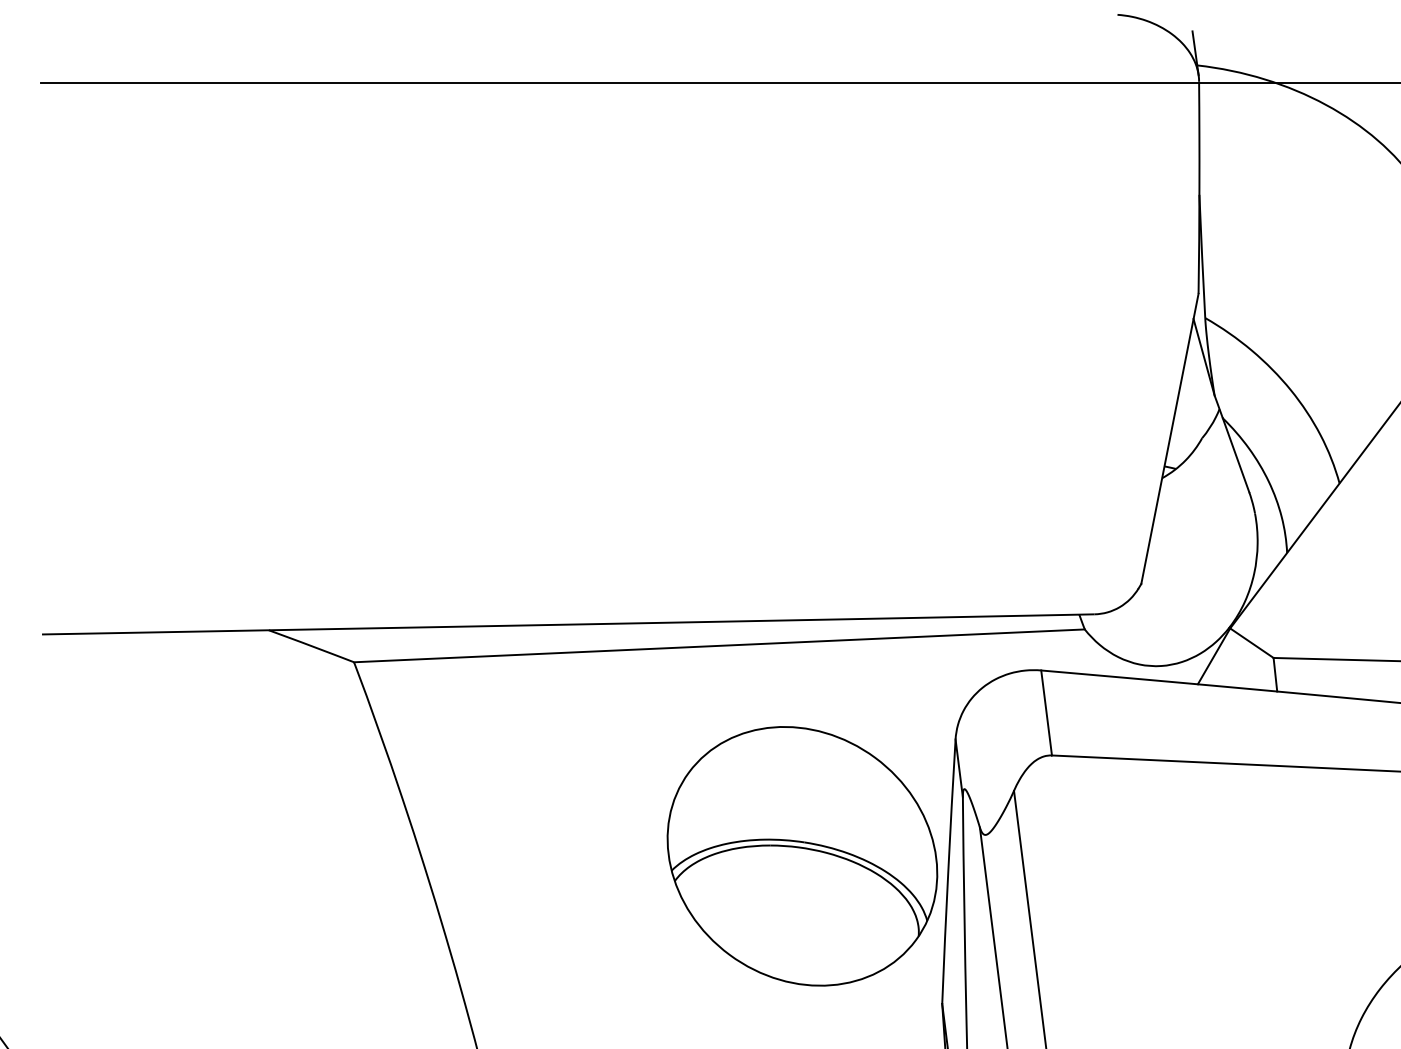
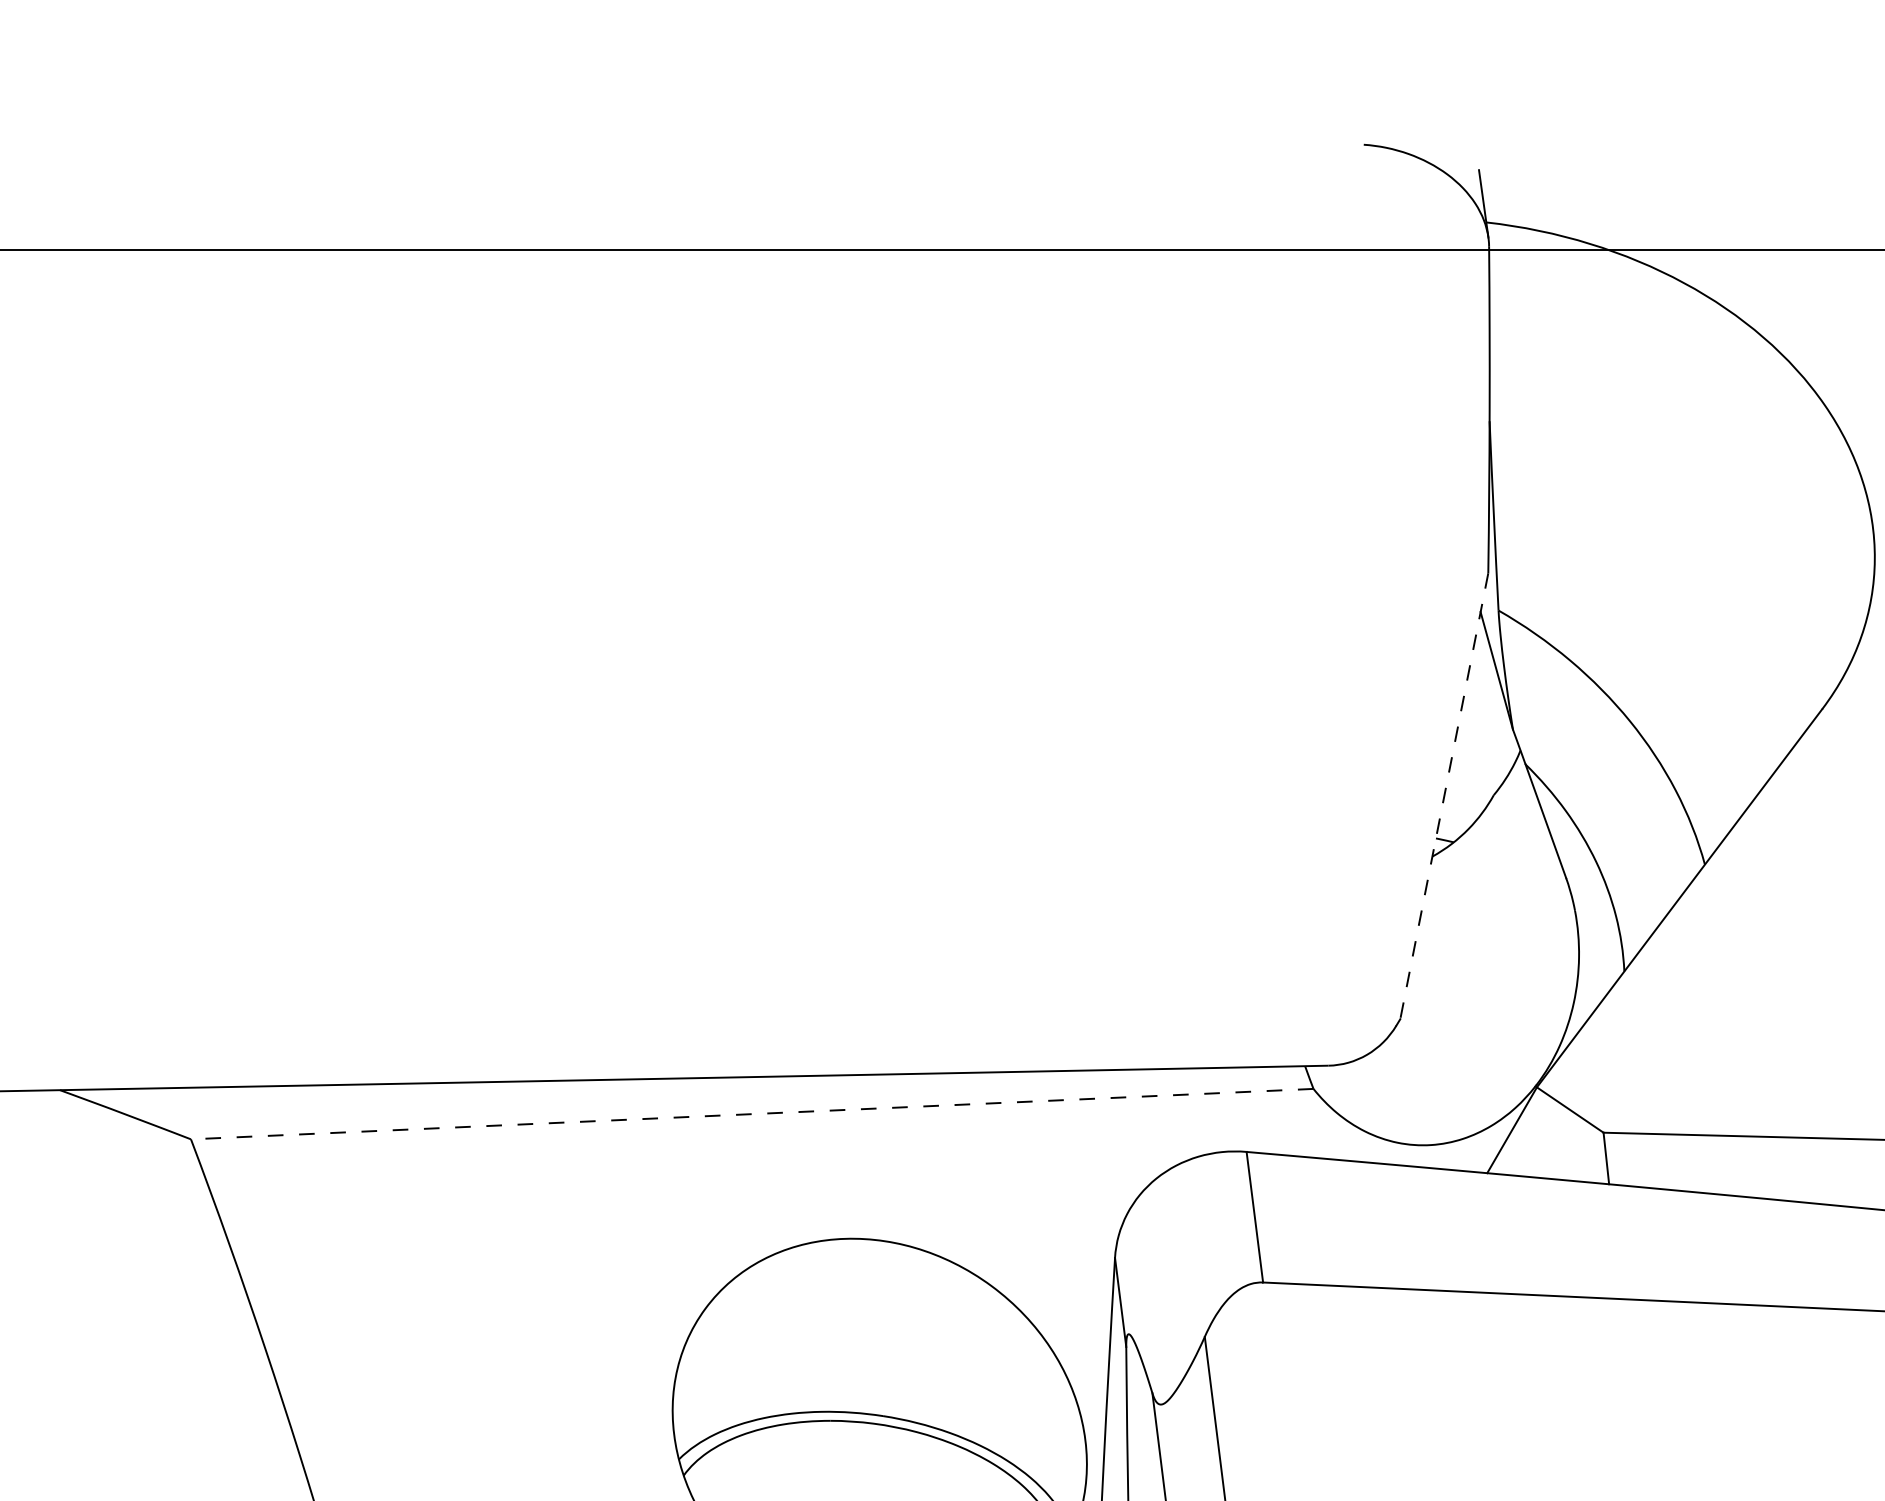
line: (1169, 438) -> (1443, 795), solid -> dashed
line: (719, 645) -> (752, 1113), solid -> dashed

